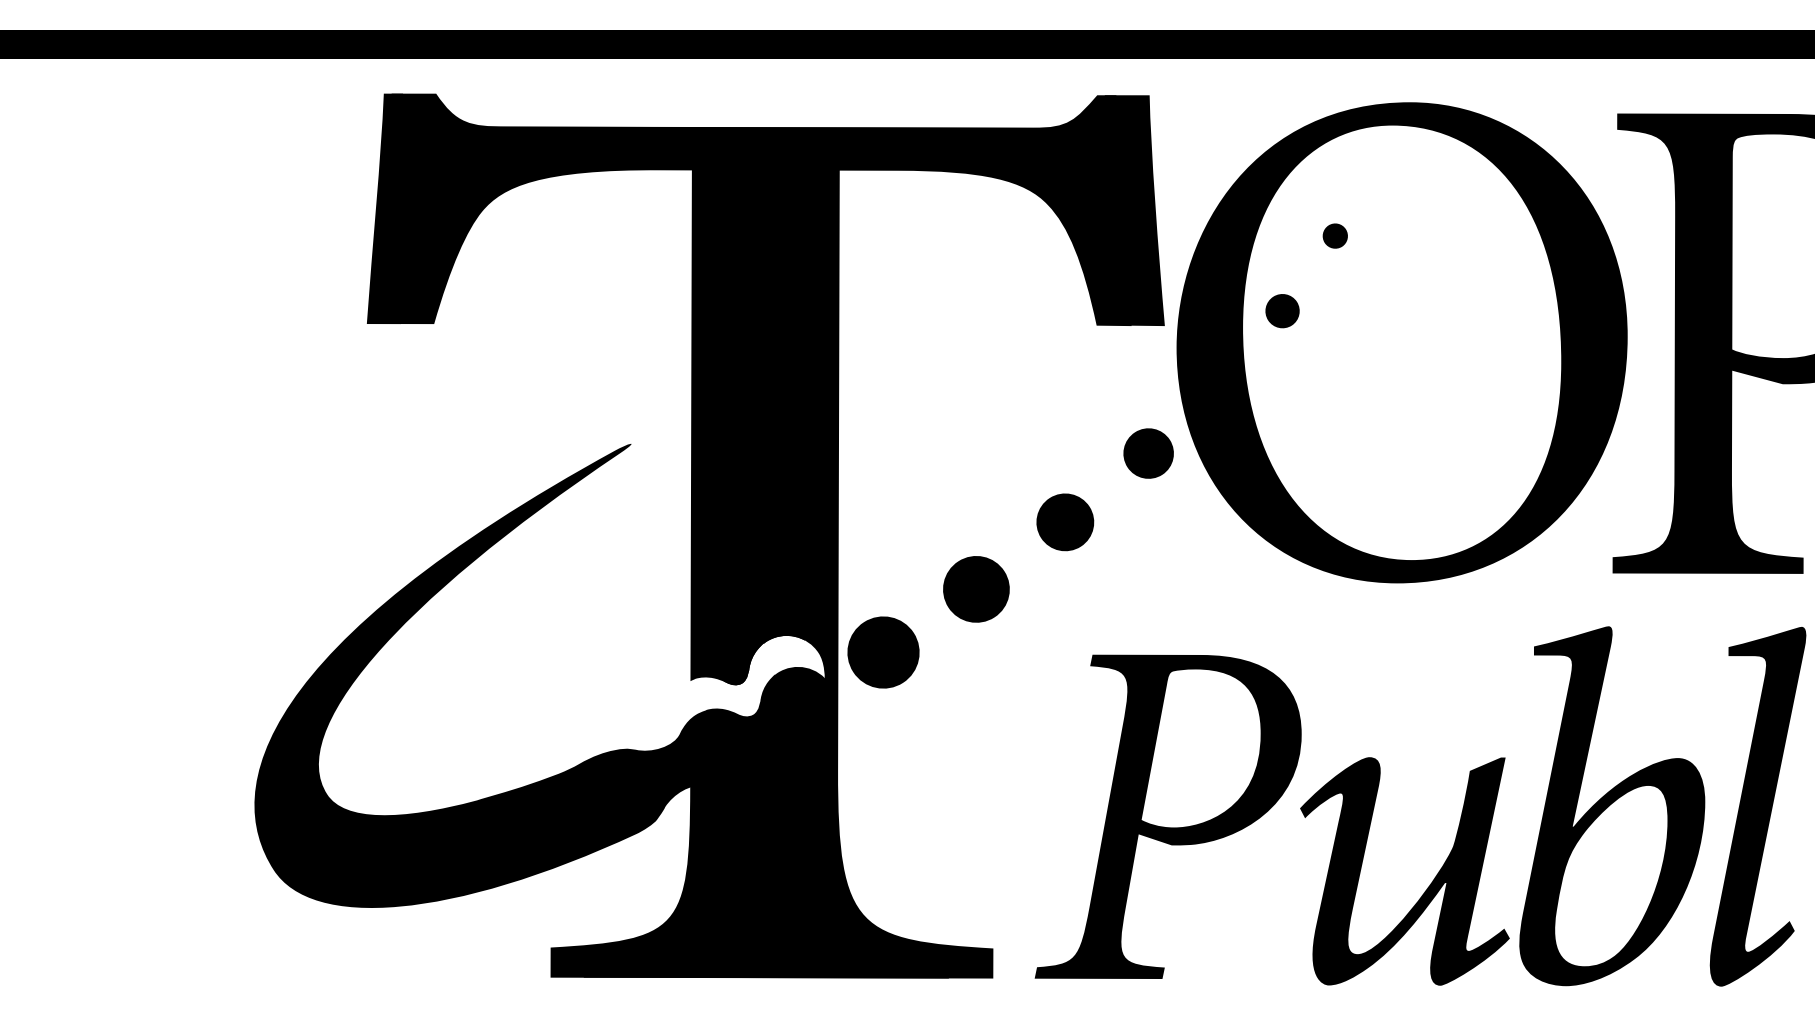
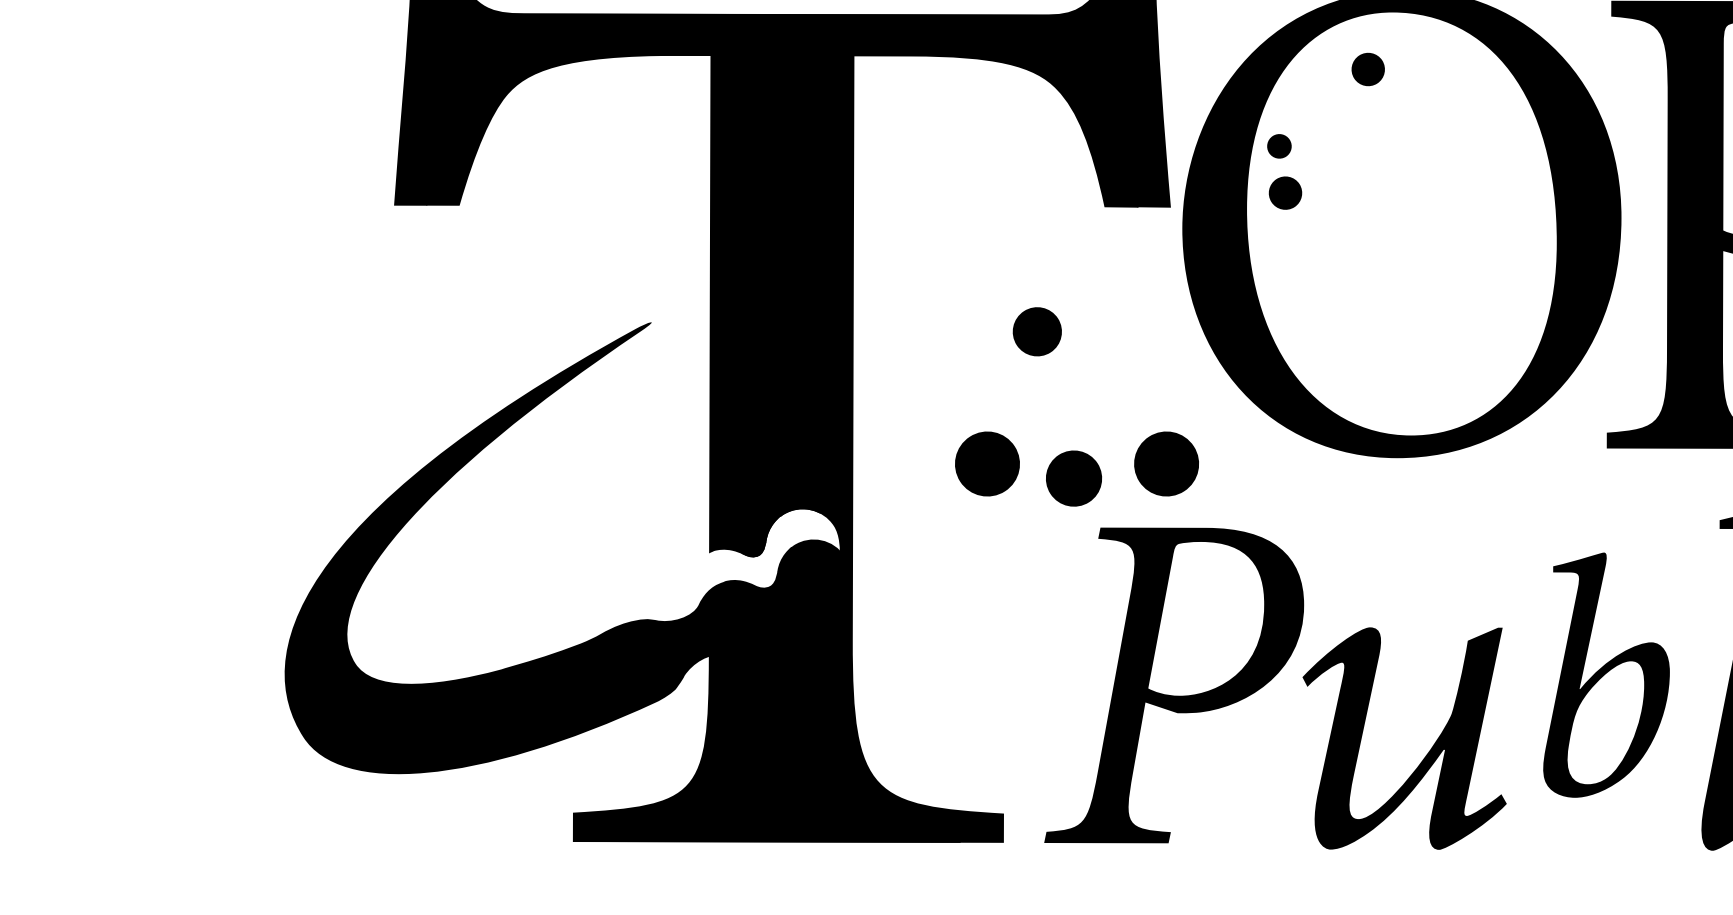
part: (1367, 184) -> (1368, 69), added
part: (1334, 235) -> (1278, 145), moved
part: (1148, 453) -> (1037, 331), moved
part: (1065, 522) -> (1074, 478), moved
part: (1160, 589) -> (1166, 464), added
fill: (883, 652) -> (897, 525), removed
part: (1612, 806) -> (1606, 675), size x0.7

